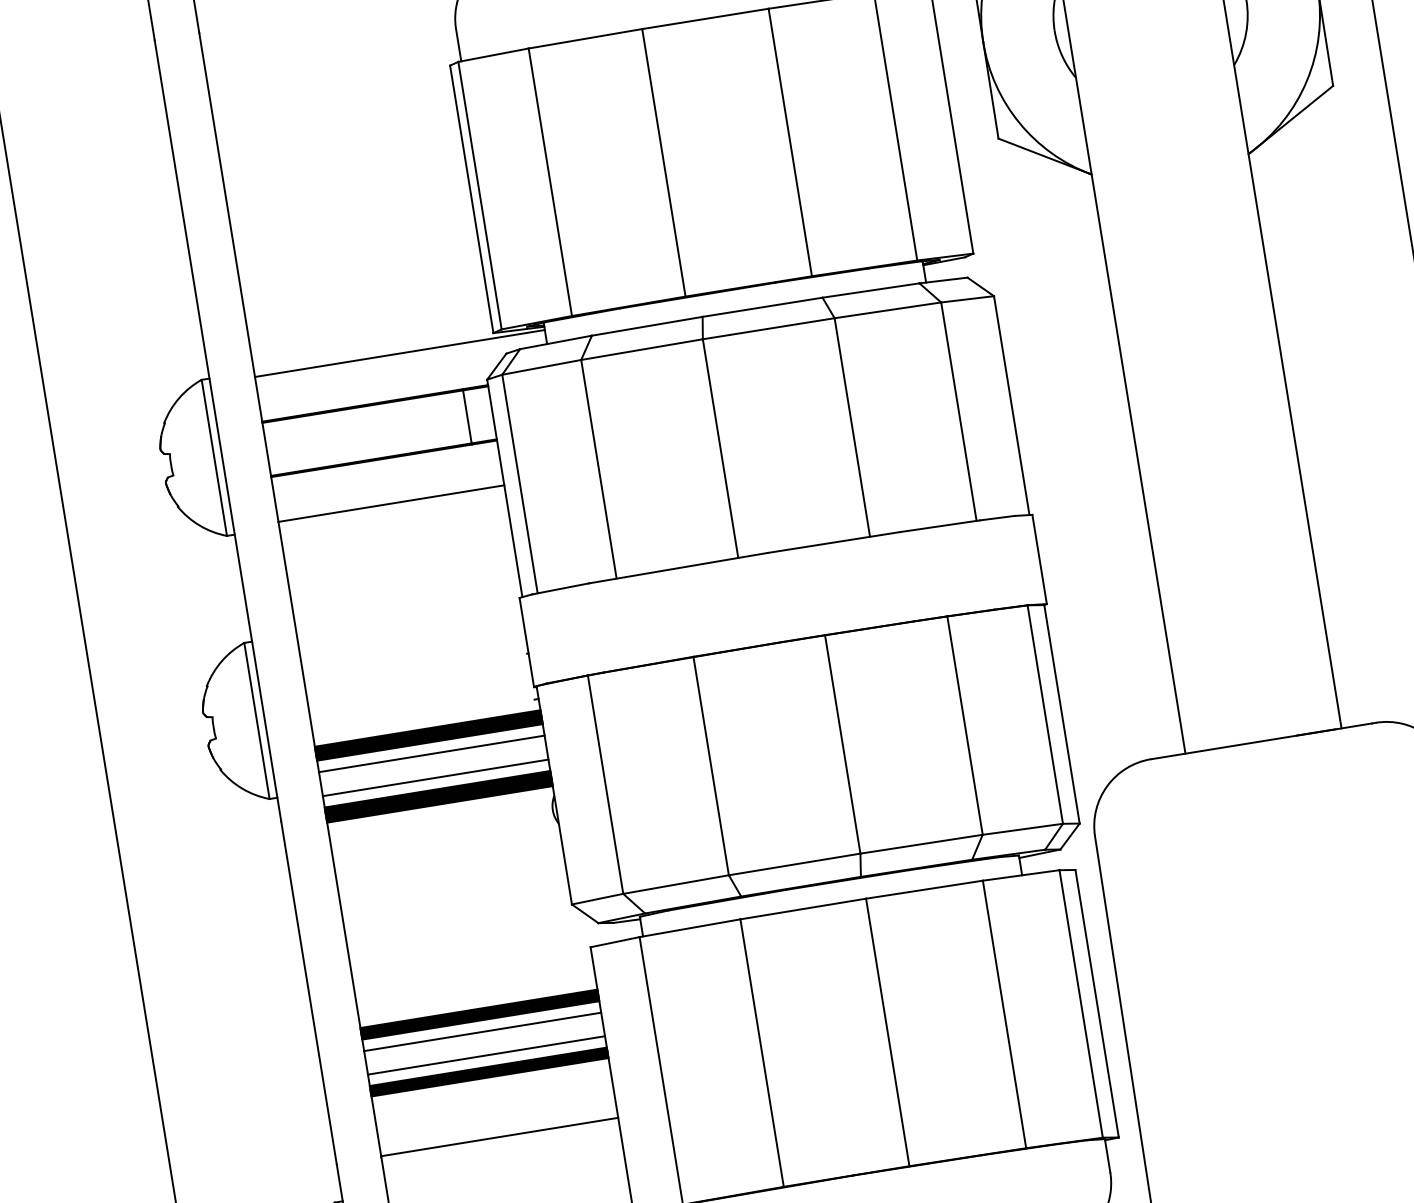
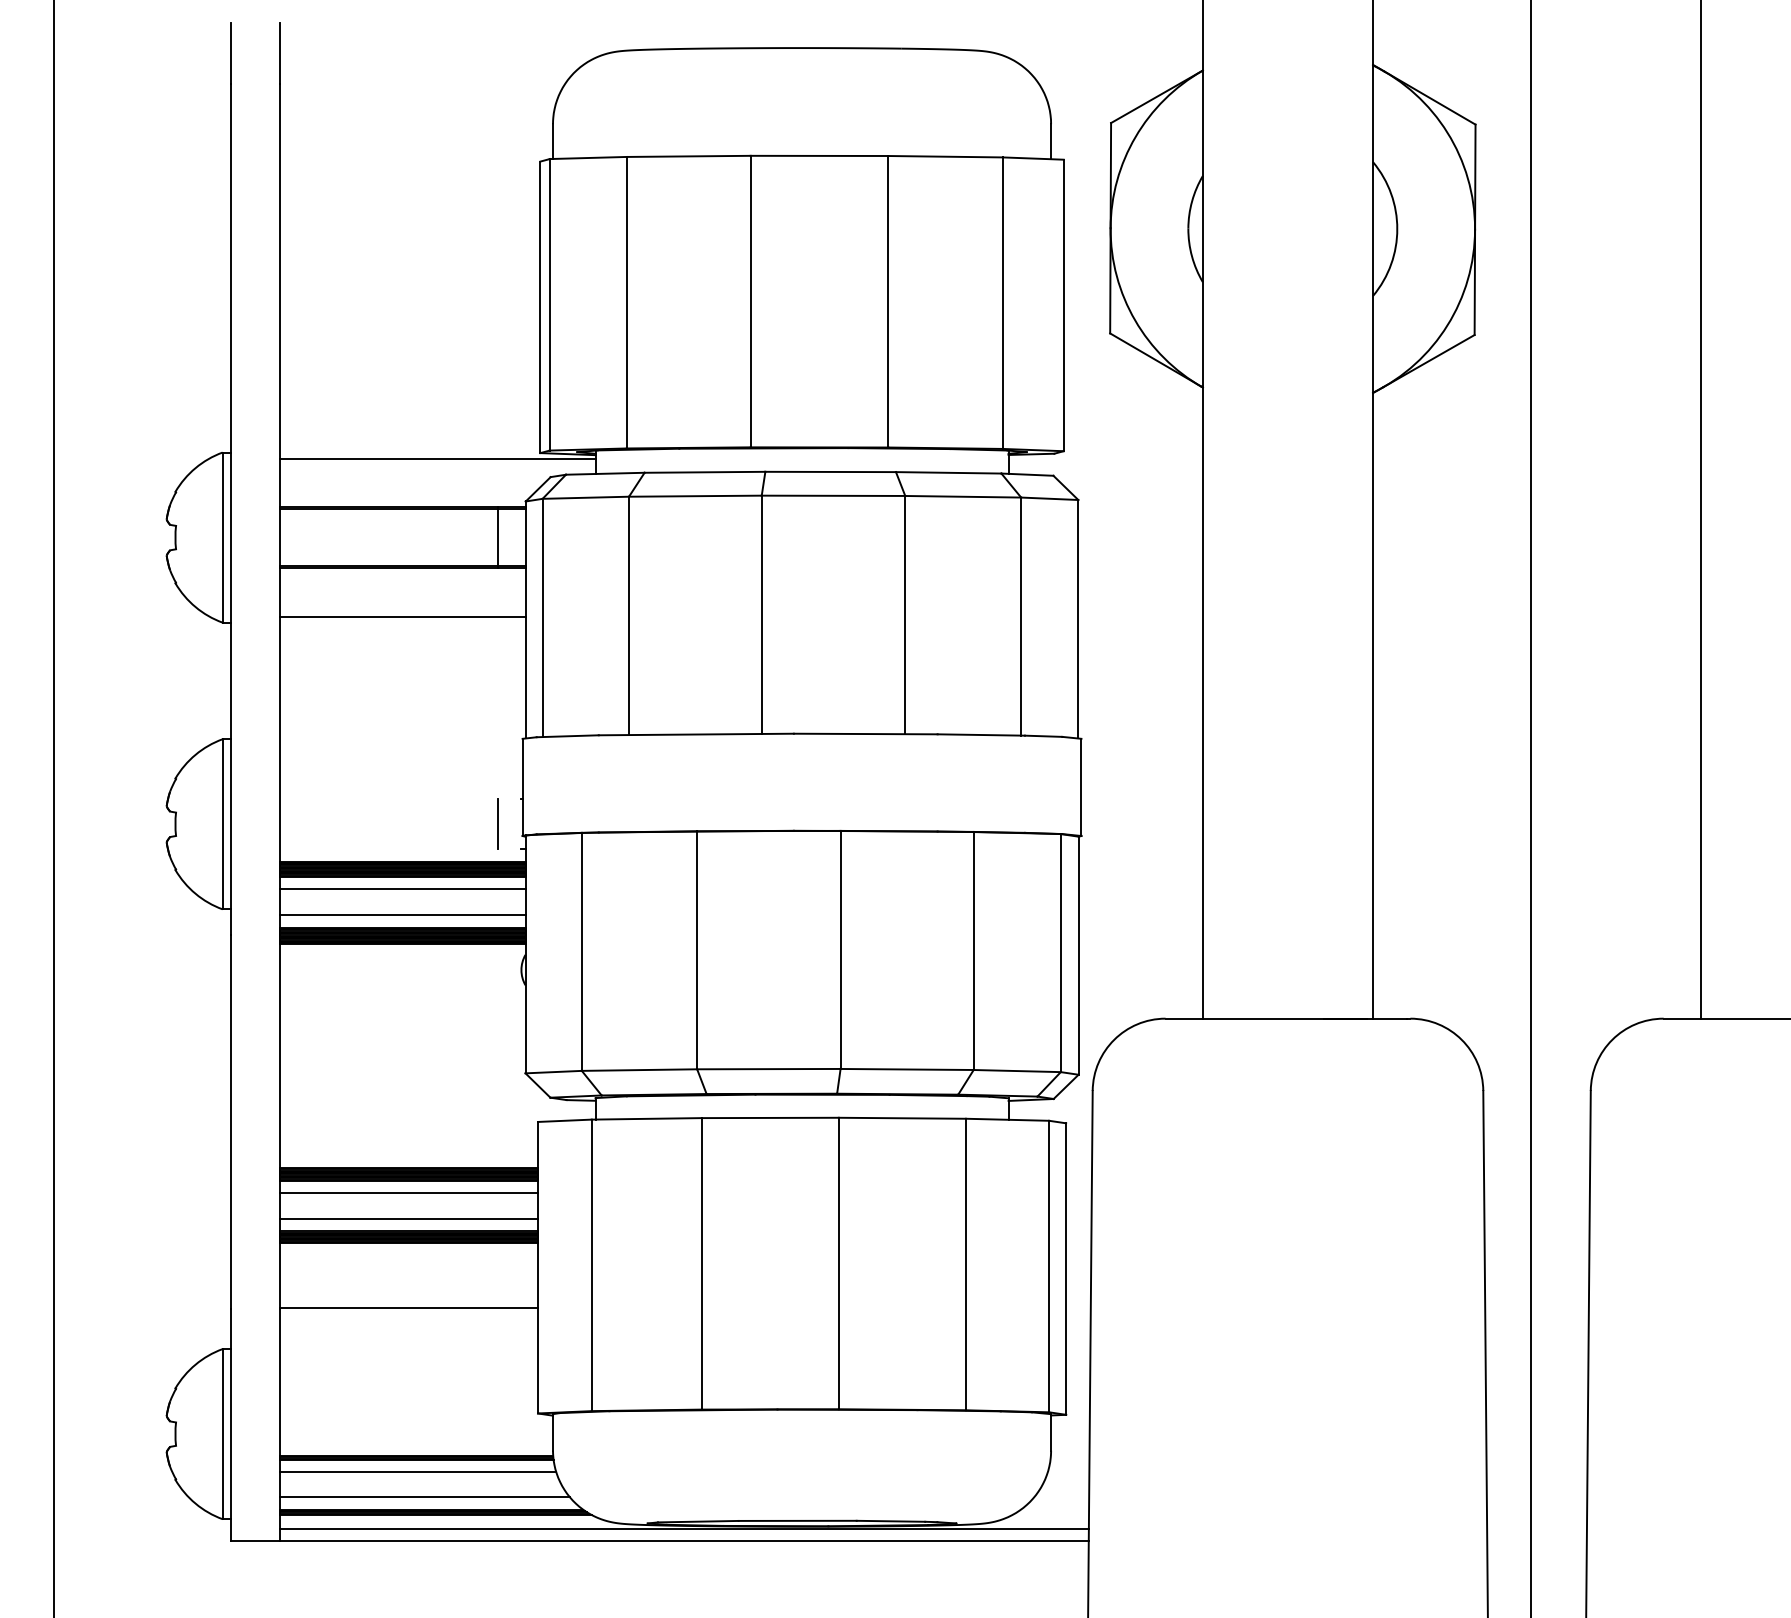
line: (509, 679) -> (497, 823), added

